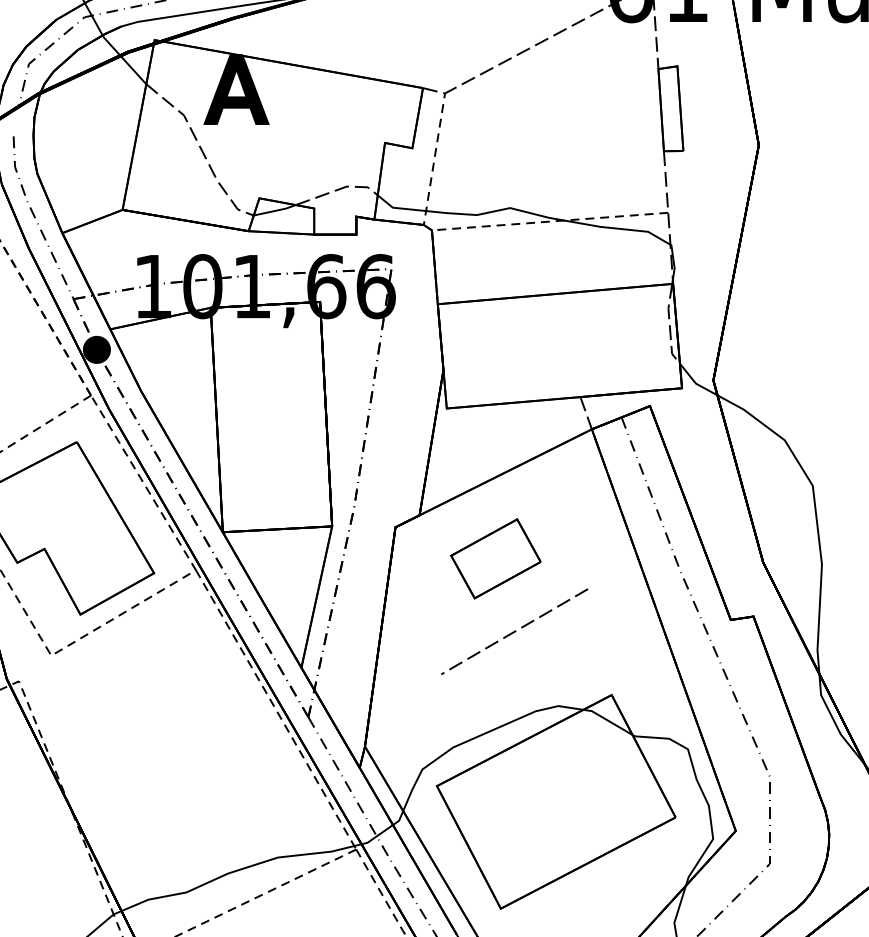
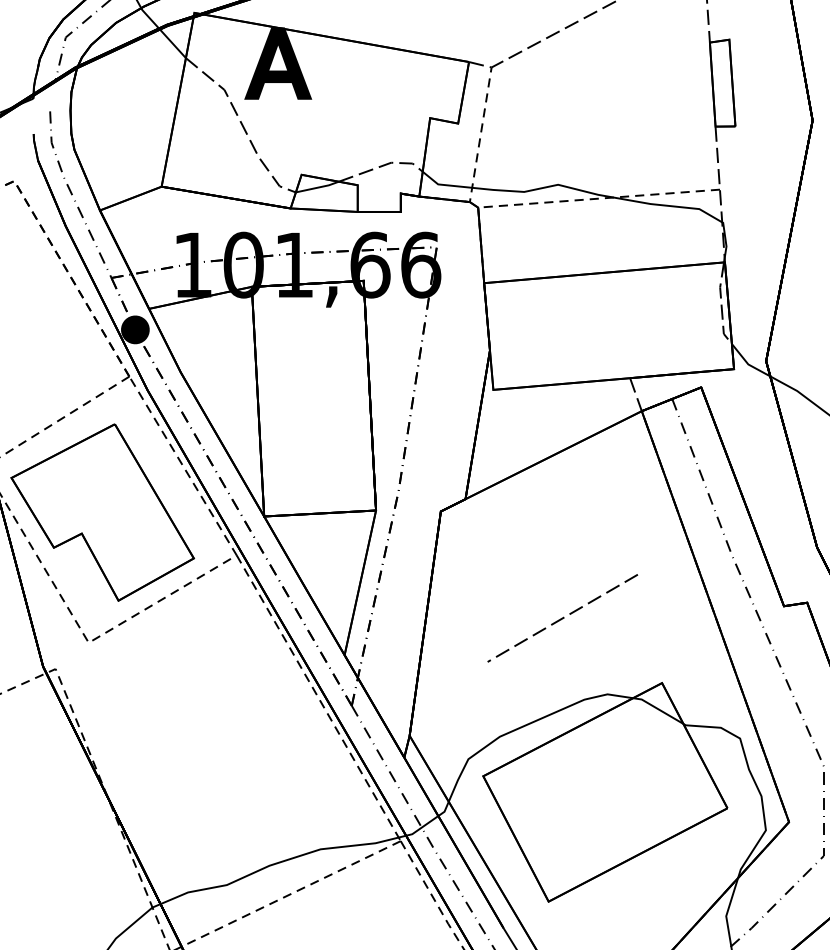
part: (495, 558) -> (543, 543), removed

